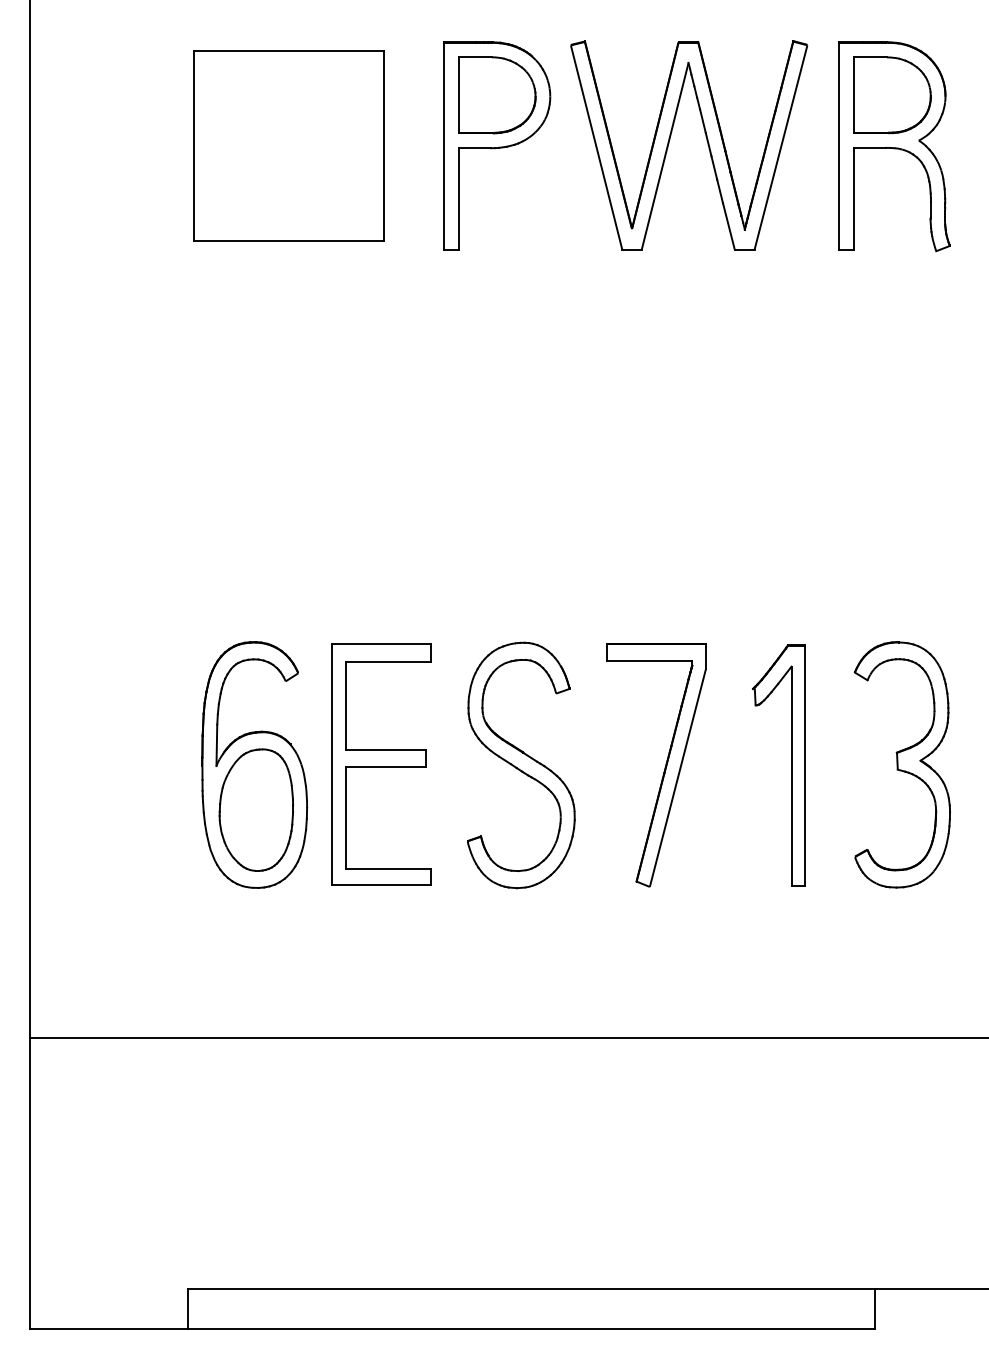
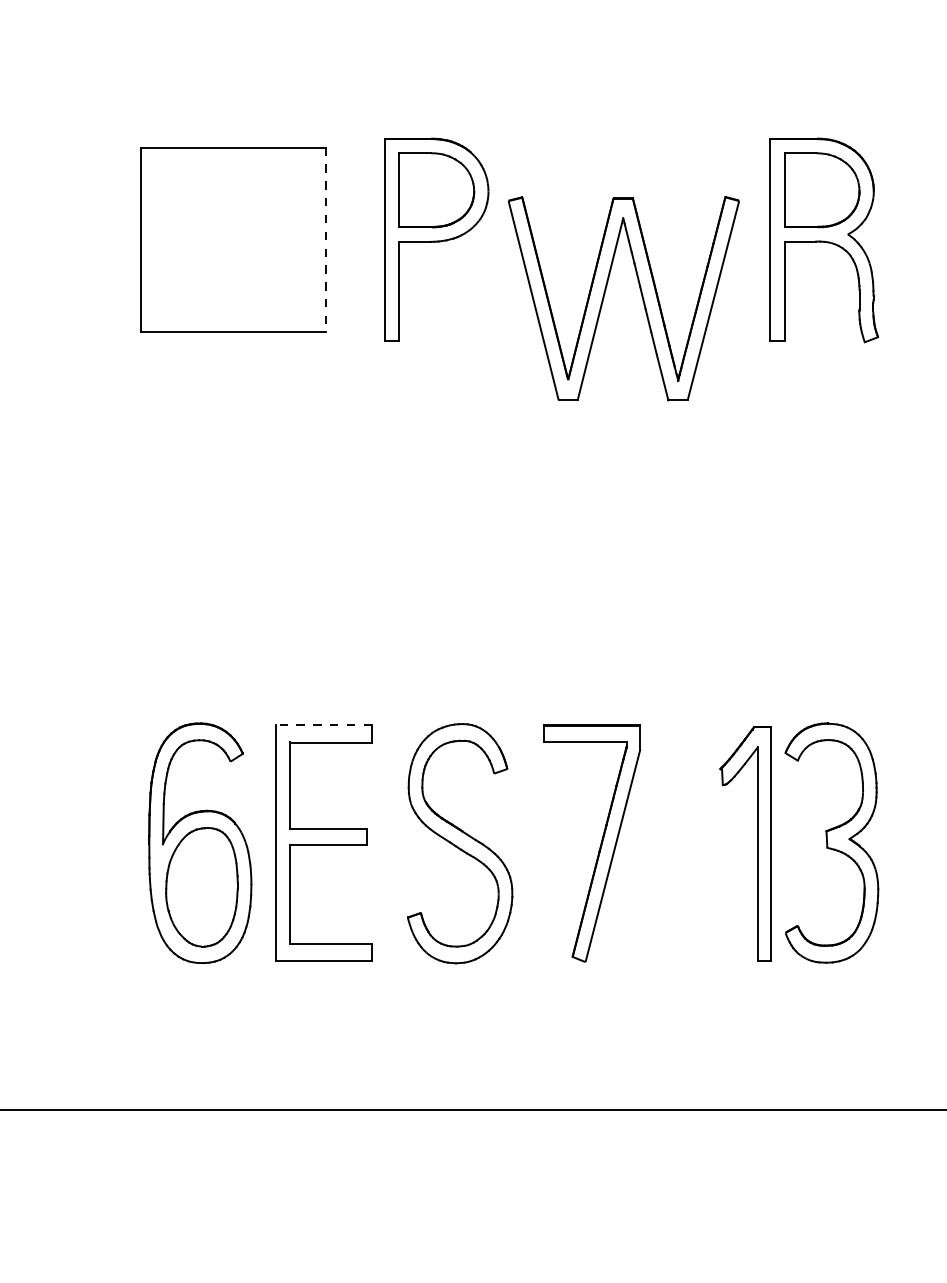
part: (706, 140) -> (640, 293), moved
line: (383, 146) -> (325, 240), solid -> dashed
line: (381, 644) -> (323, 725), solid -> dashed
part: (791, 765) -> (757, 843), moved

